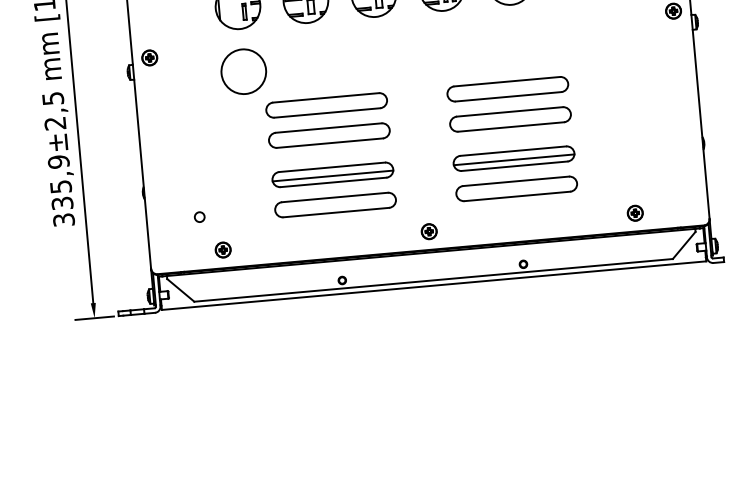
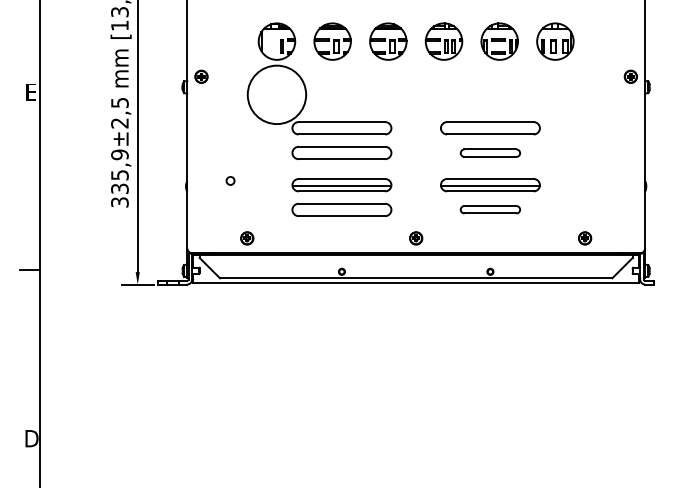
circle: (243, 71) -> (276, 94), size x1.6
part: (510, 120) -> (490, 153), size x0.6
part: (516, 188) -> (490, 209), size x0.6
circle: (199, 216) -> (230, 180), moved

